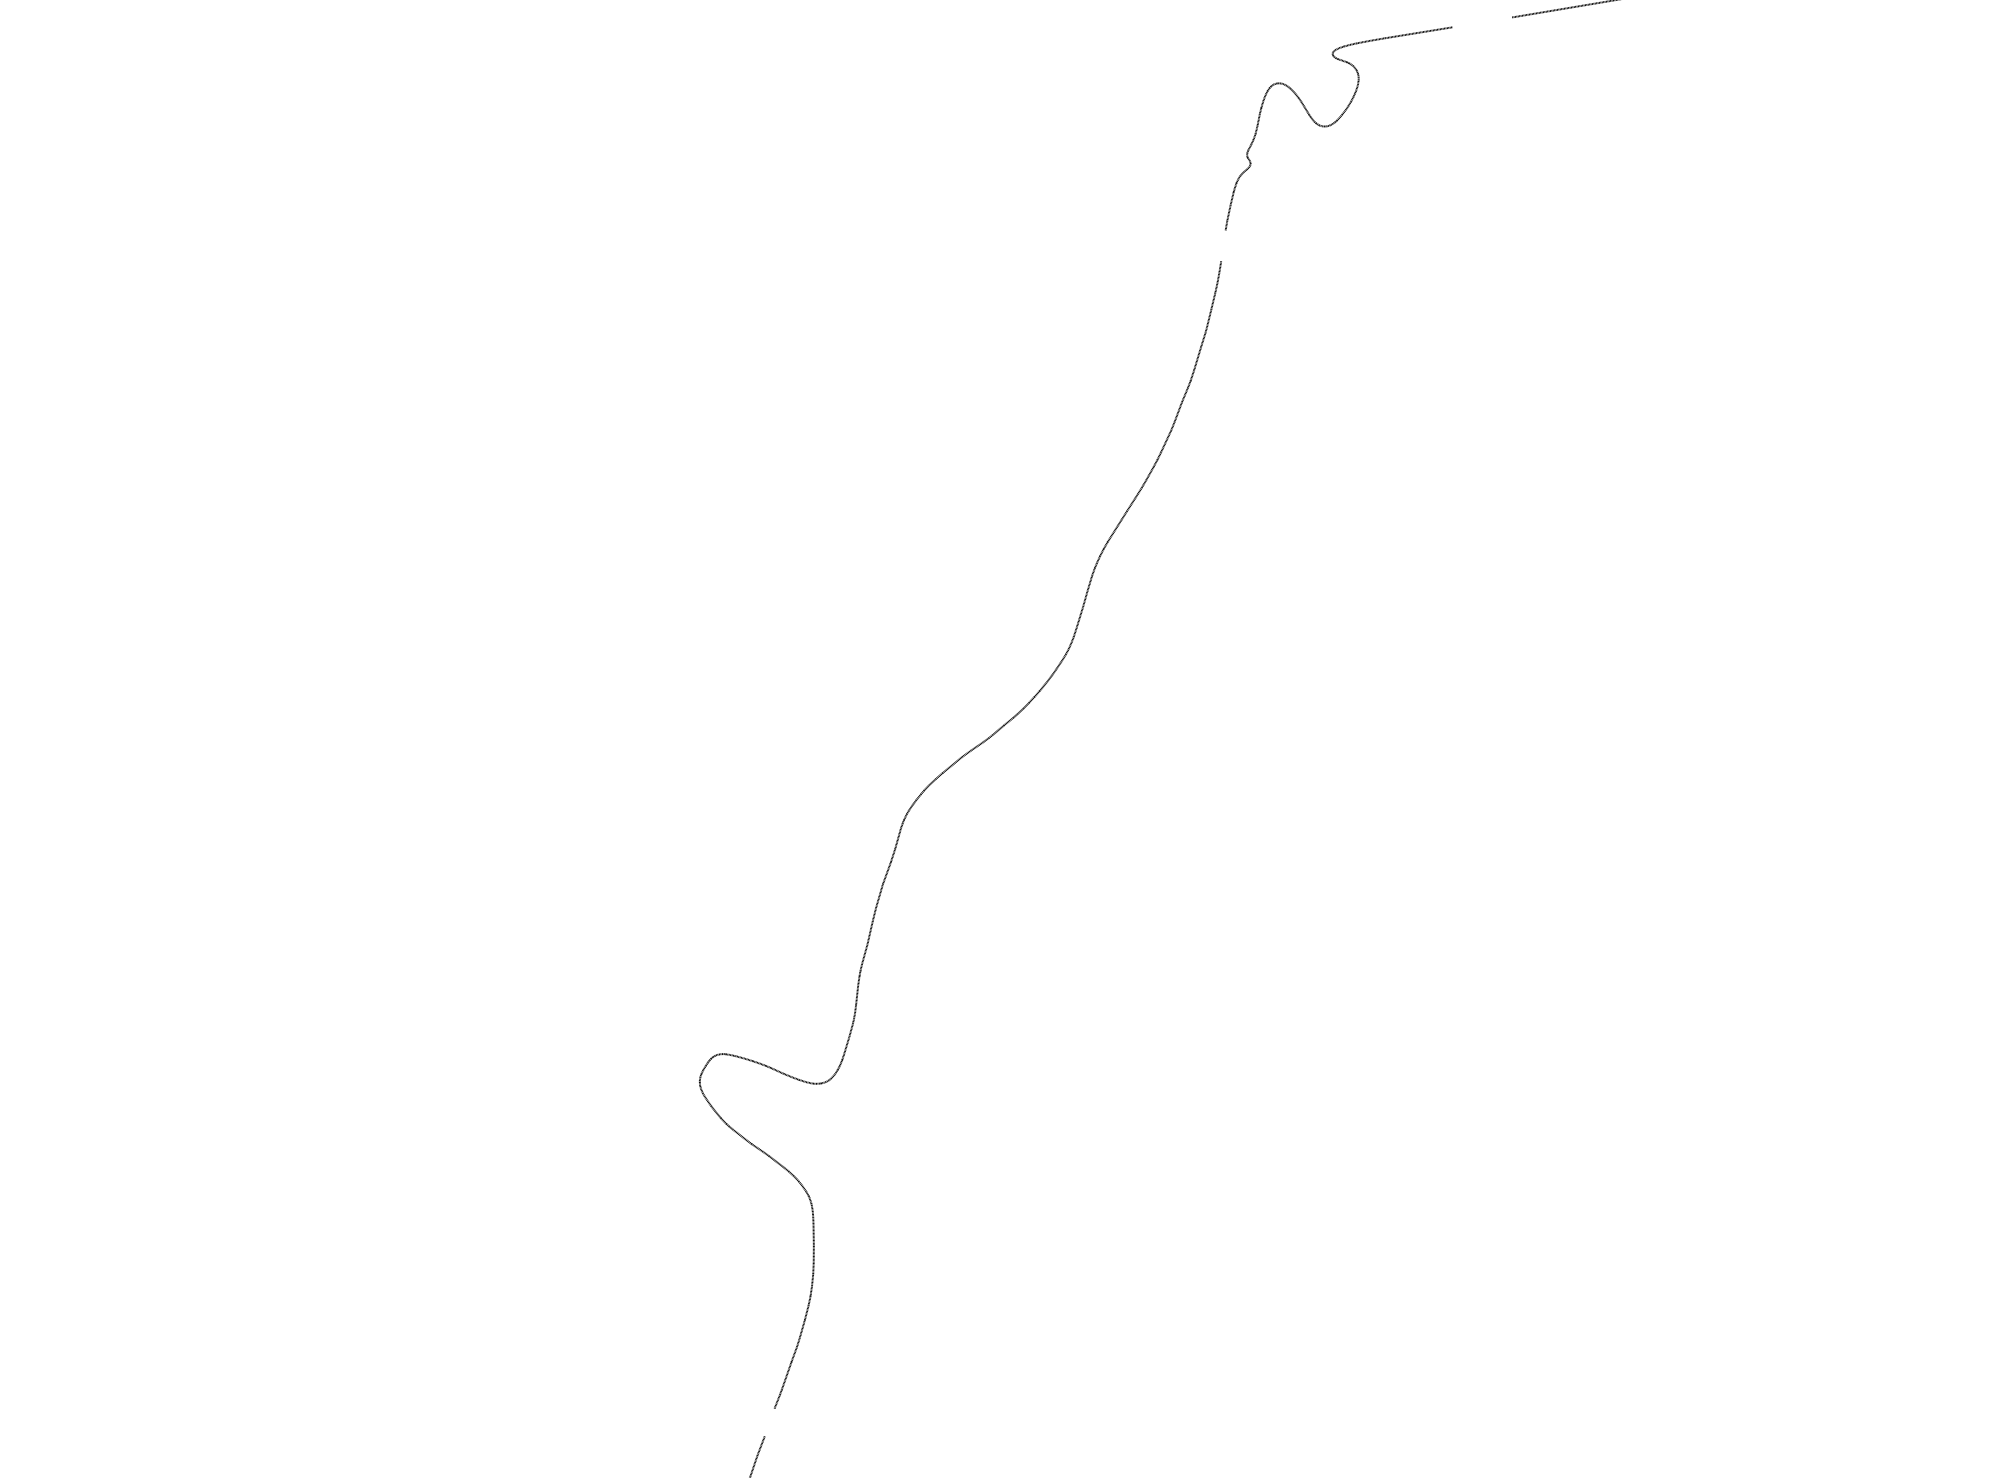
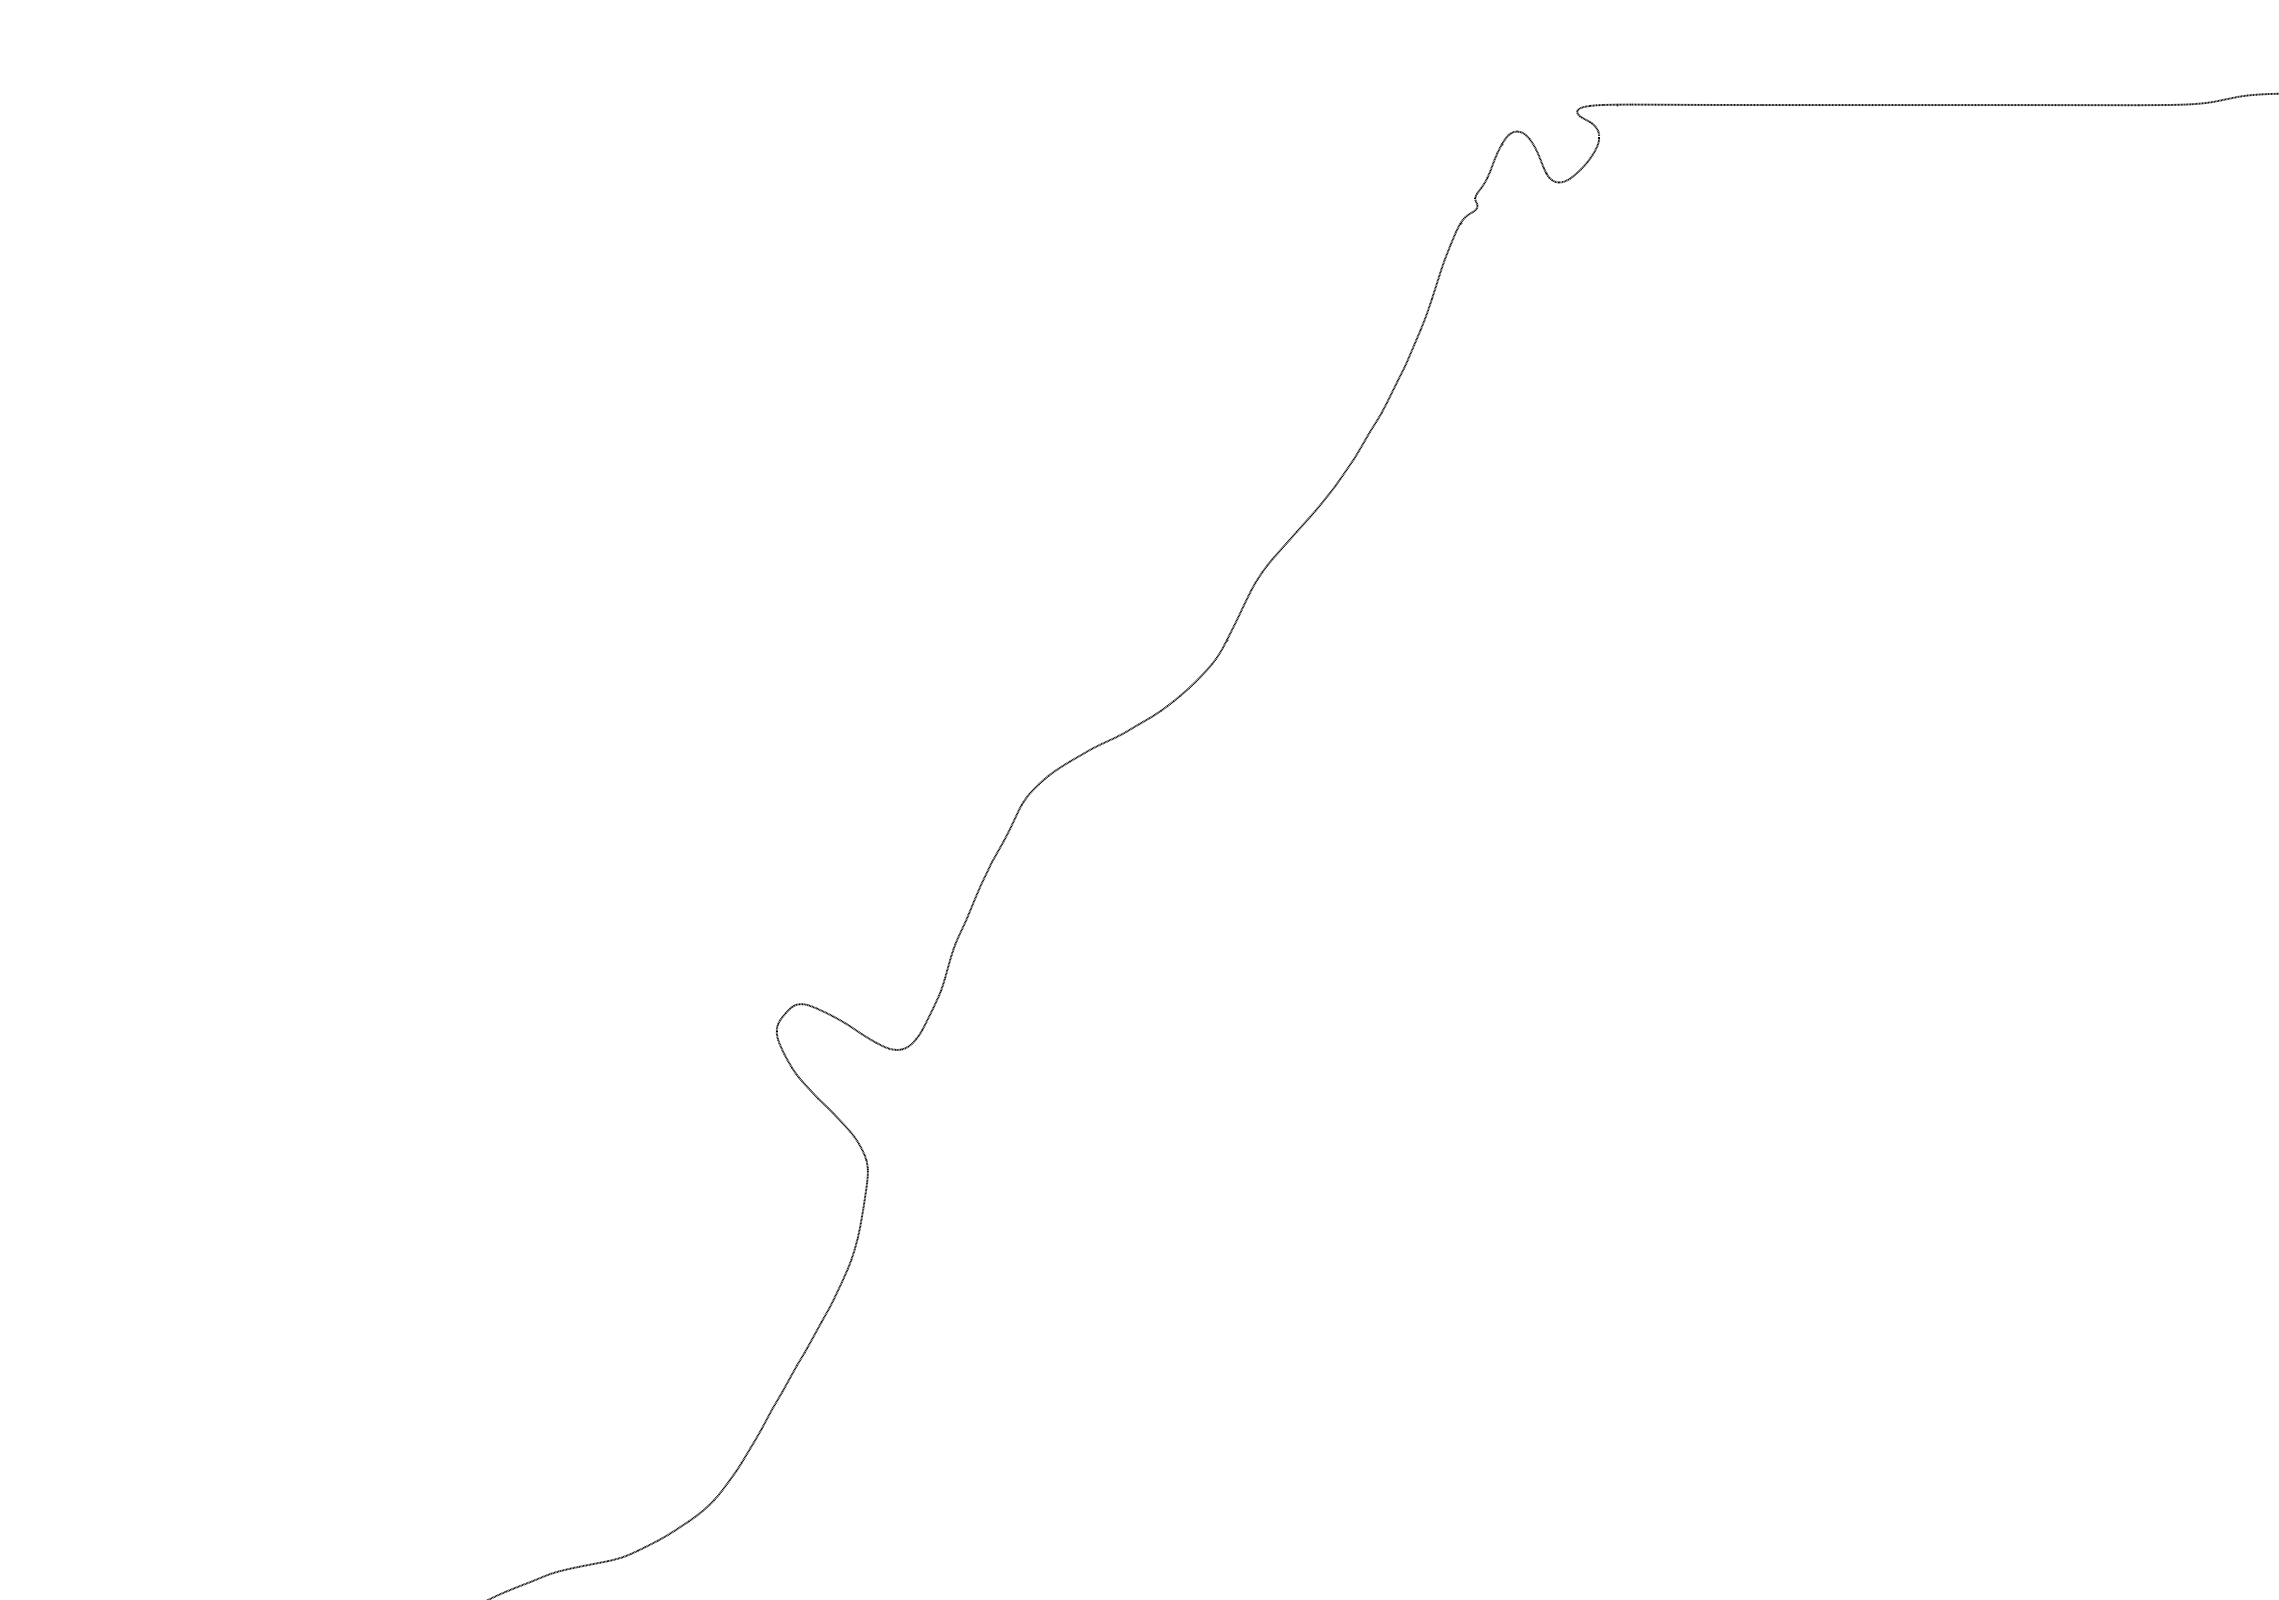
line: (1482, 21) -> (1731, 104), added
line: (1223, 245) -> (1436, 283), added
line: (769, 1422) -> (789, 1378), added

